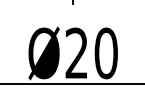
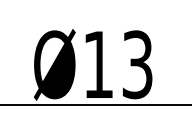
text: (91, 53) -> (117, 64), Ø20 -> Ø13

